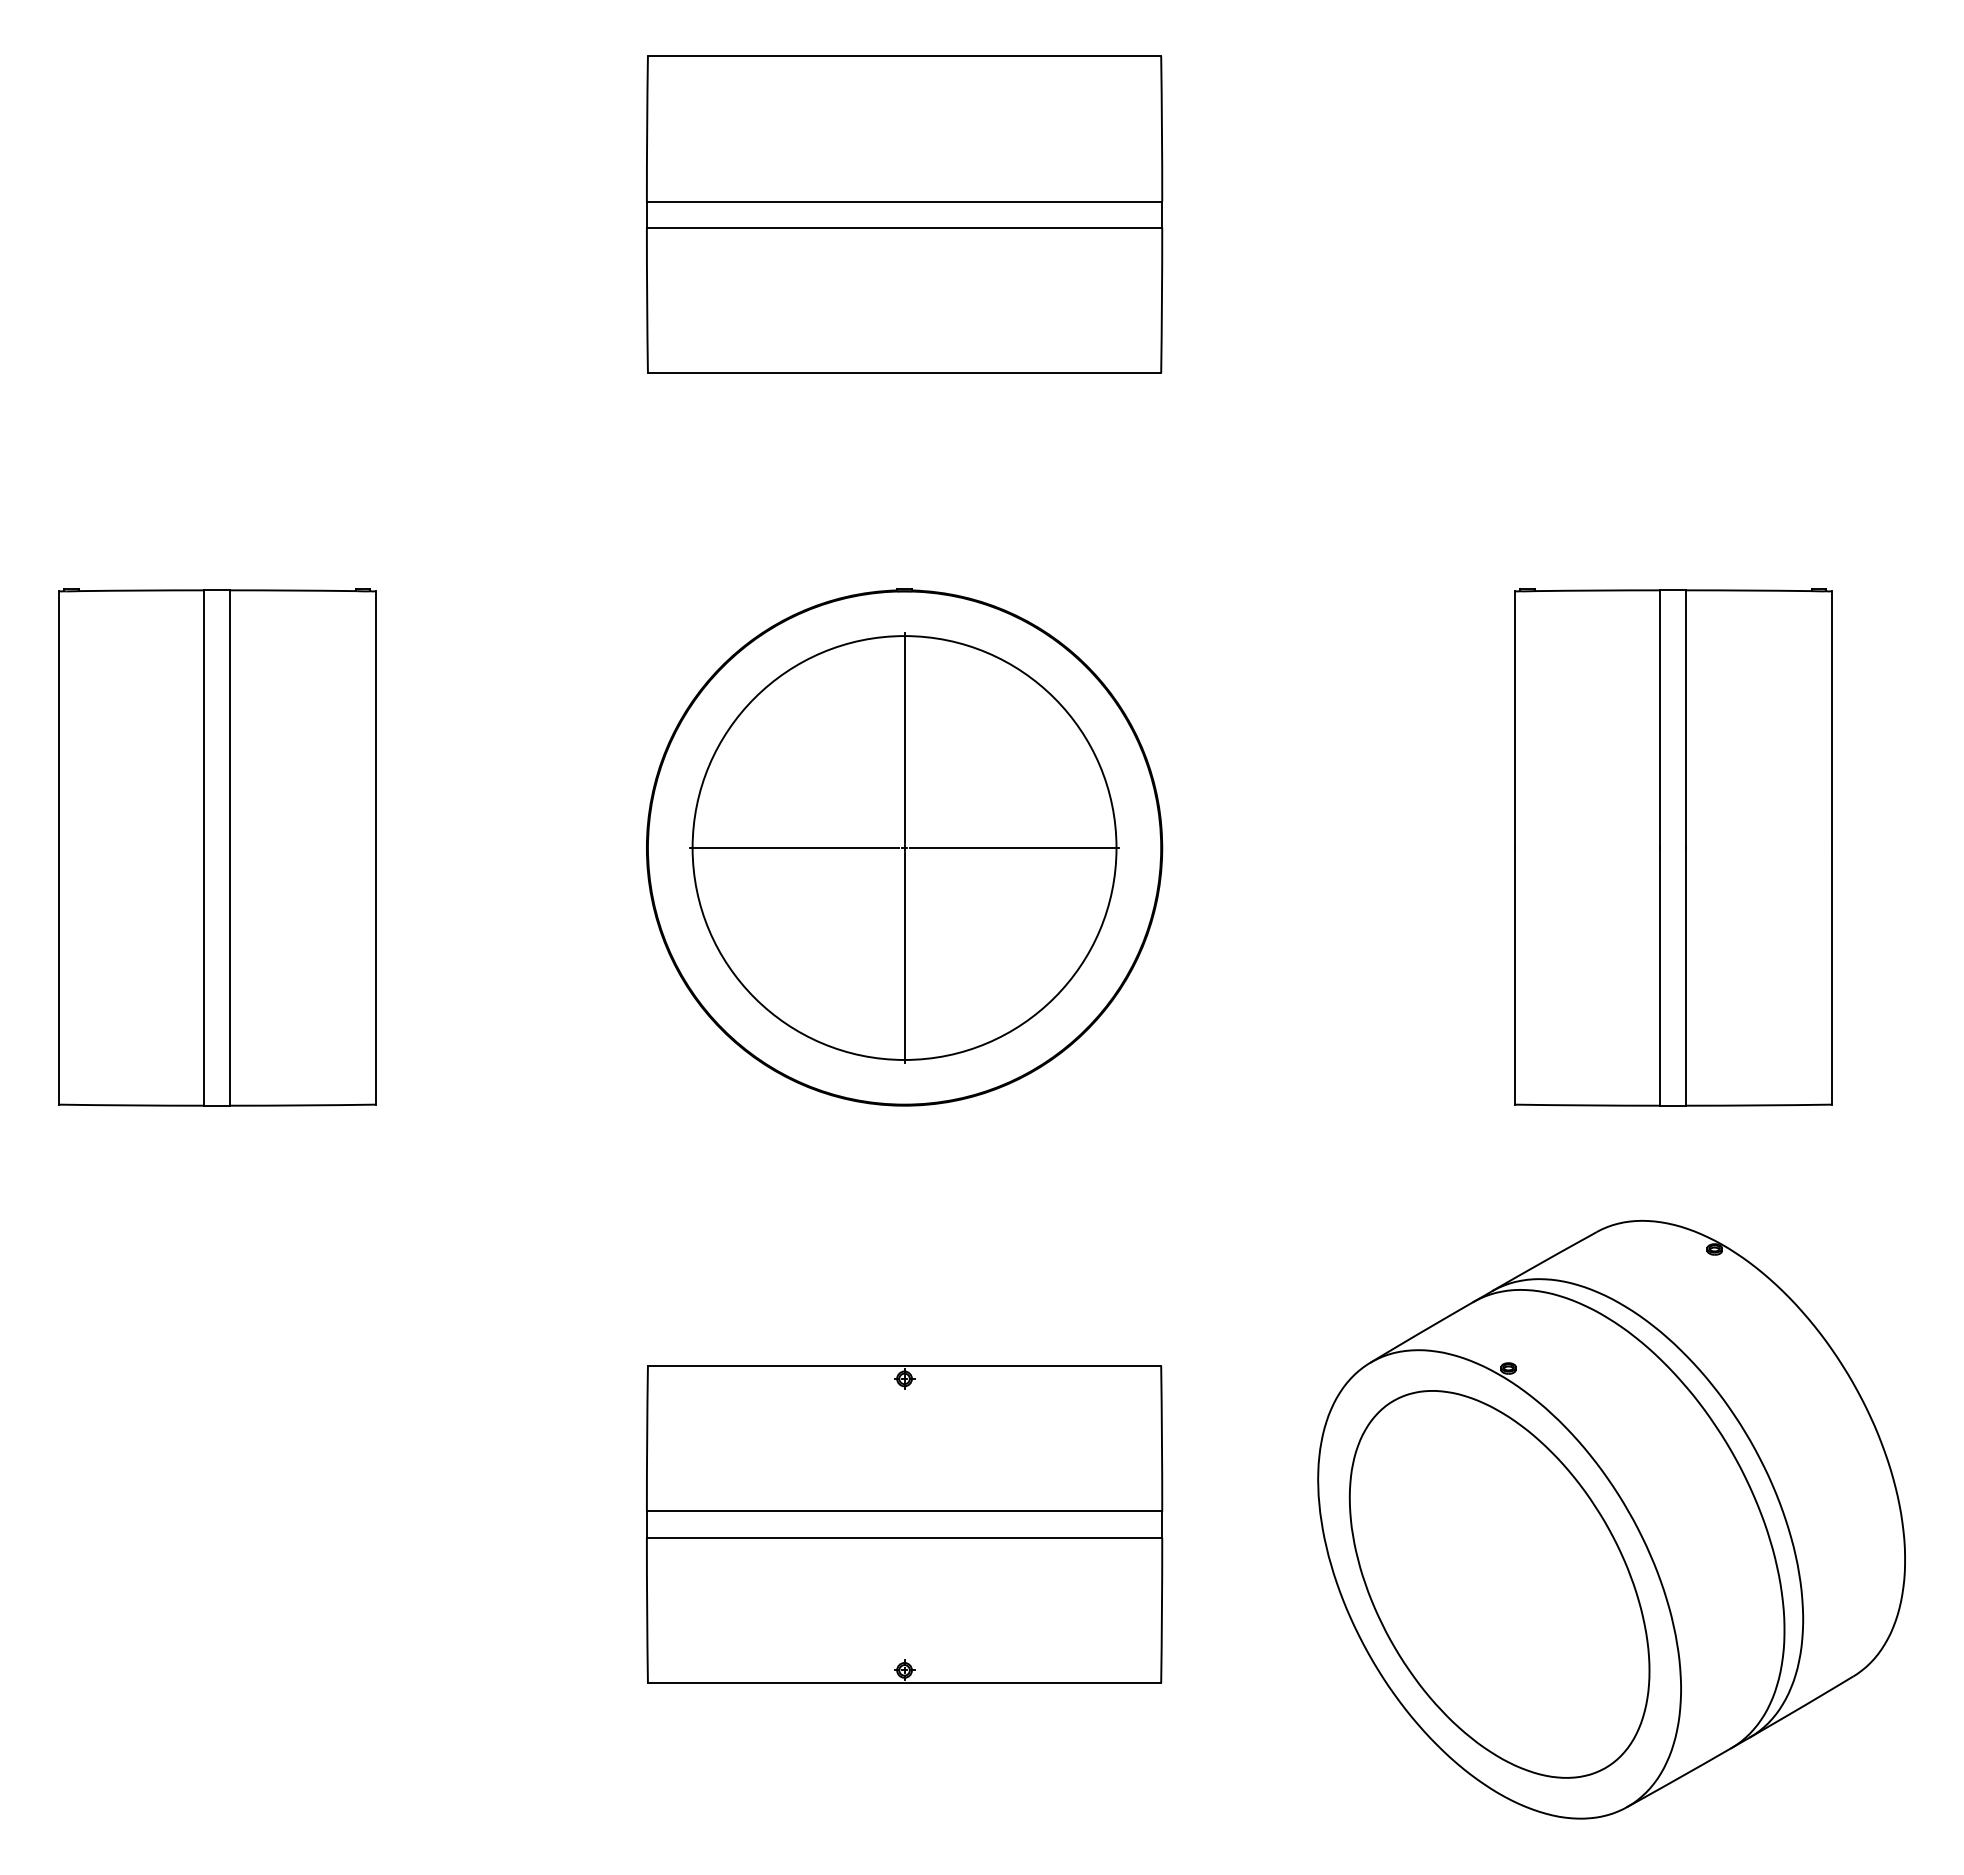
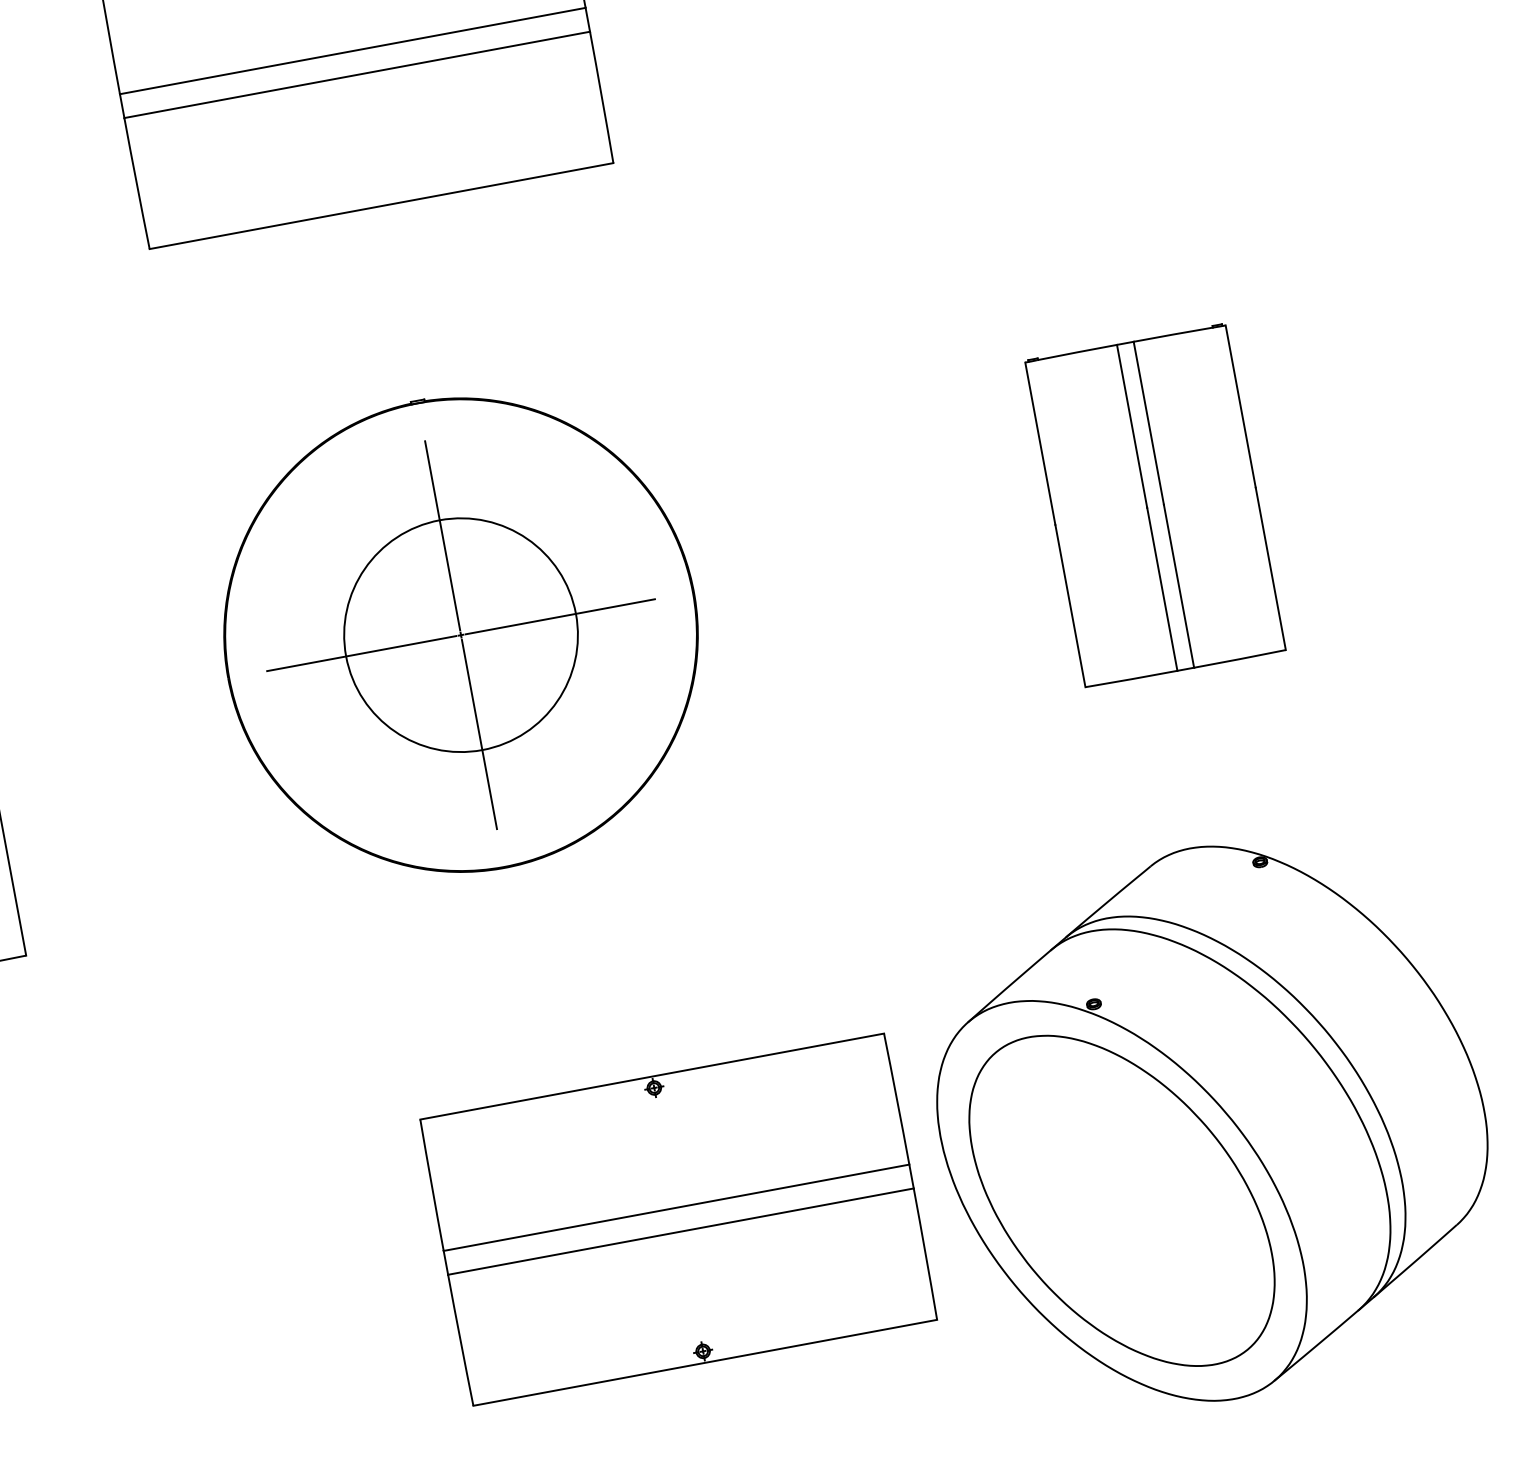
circle: (904, 847) -> (460, 634), size x0.6
part: (1673, 847) -> (1155, 505), size x0.7
part: (904, 1524) -> (678, 1219), moved

